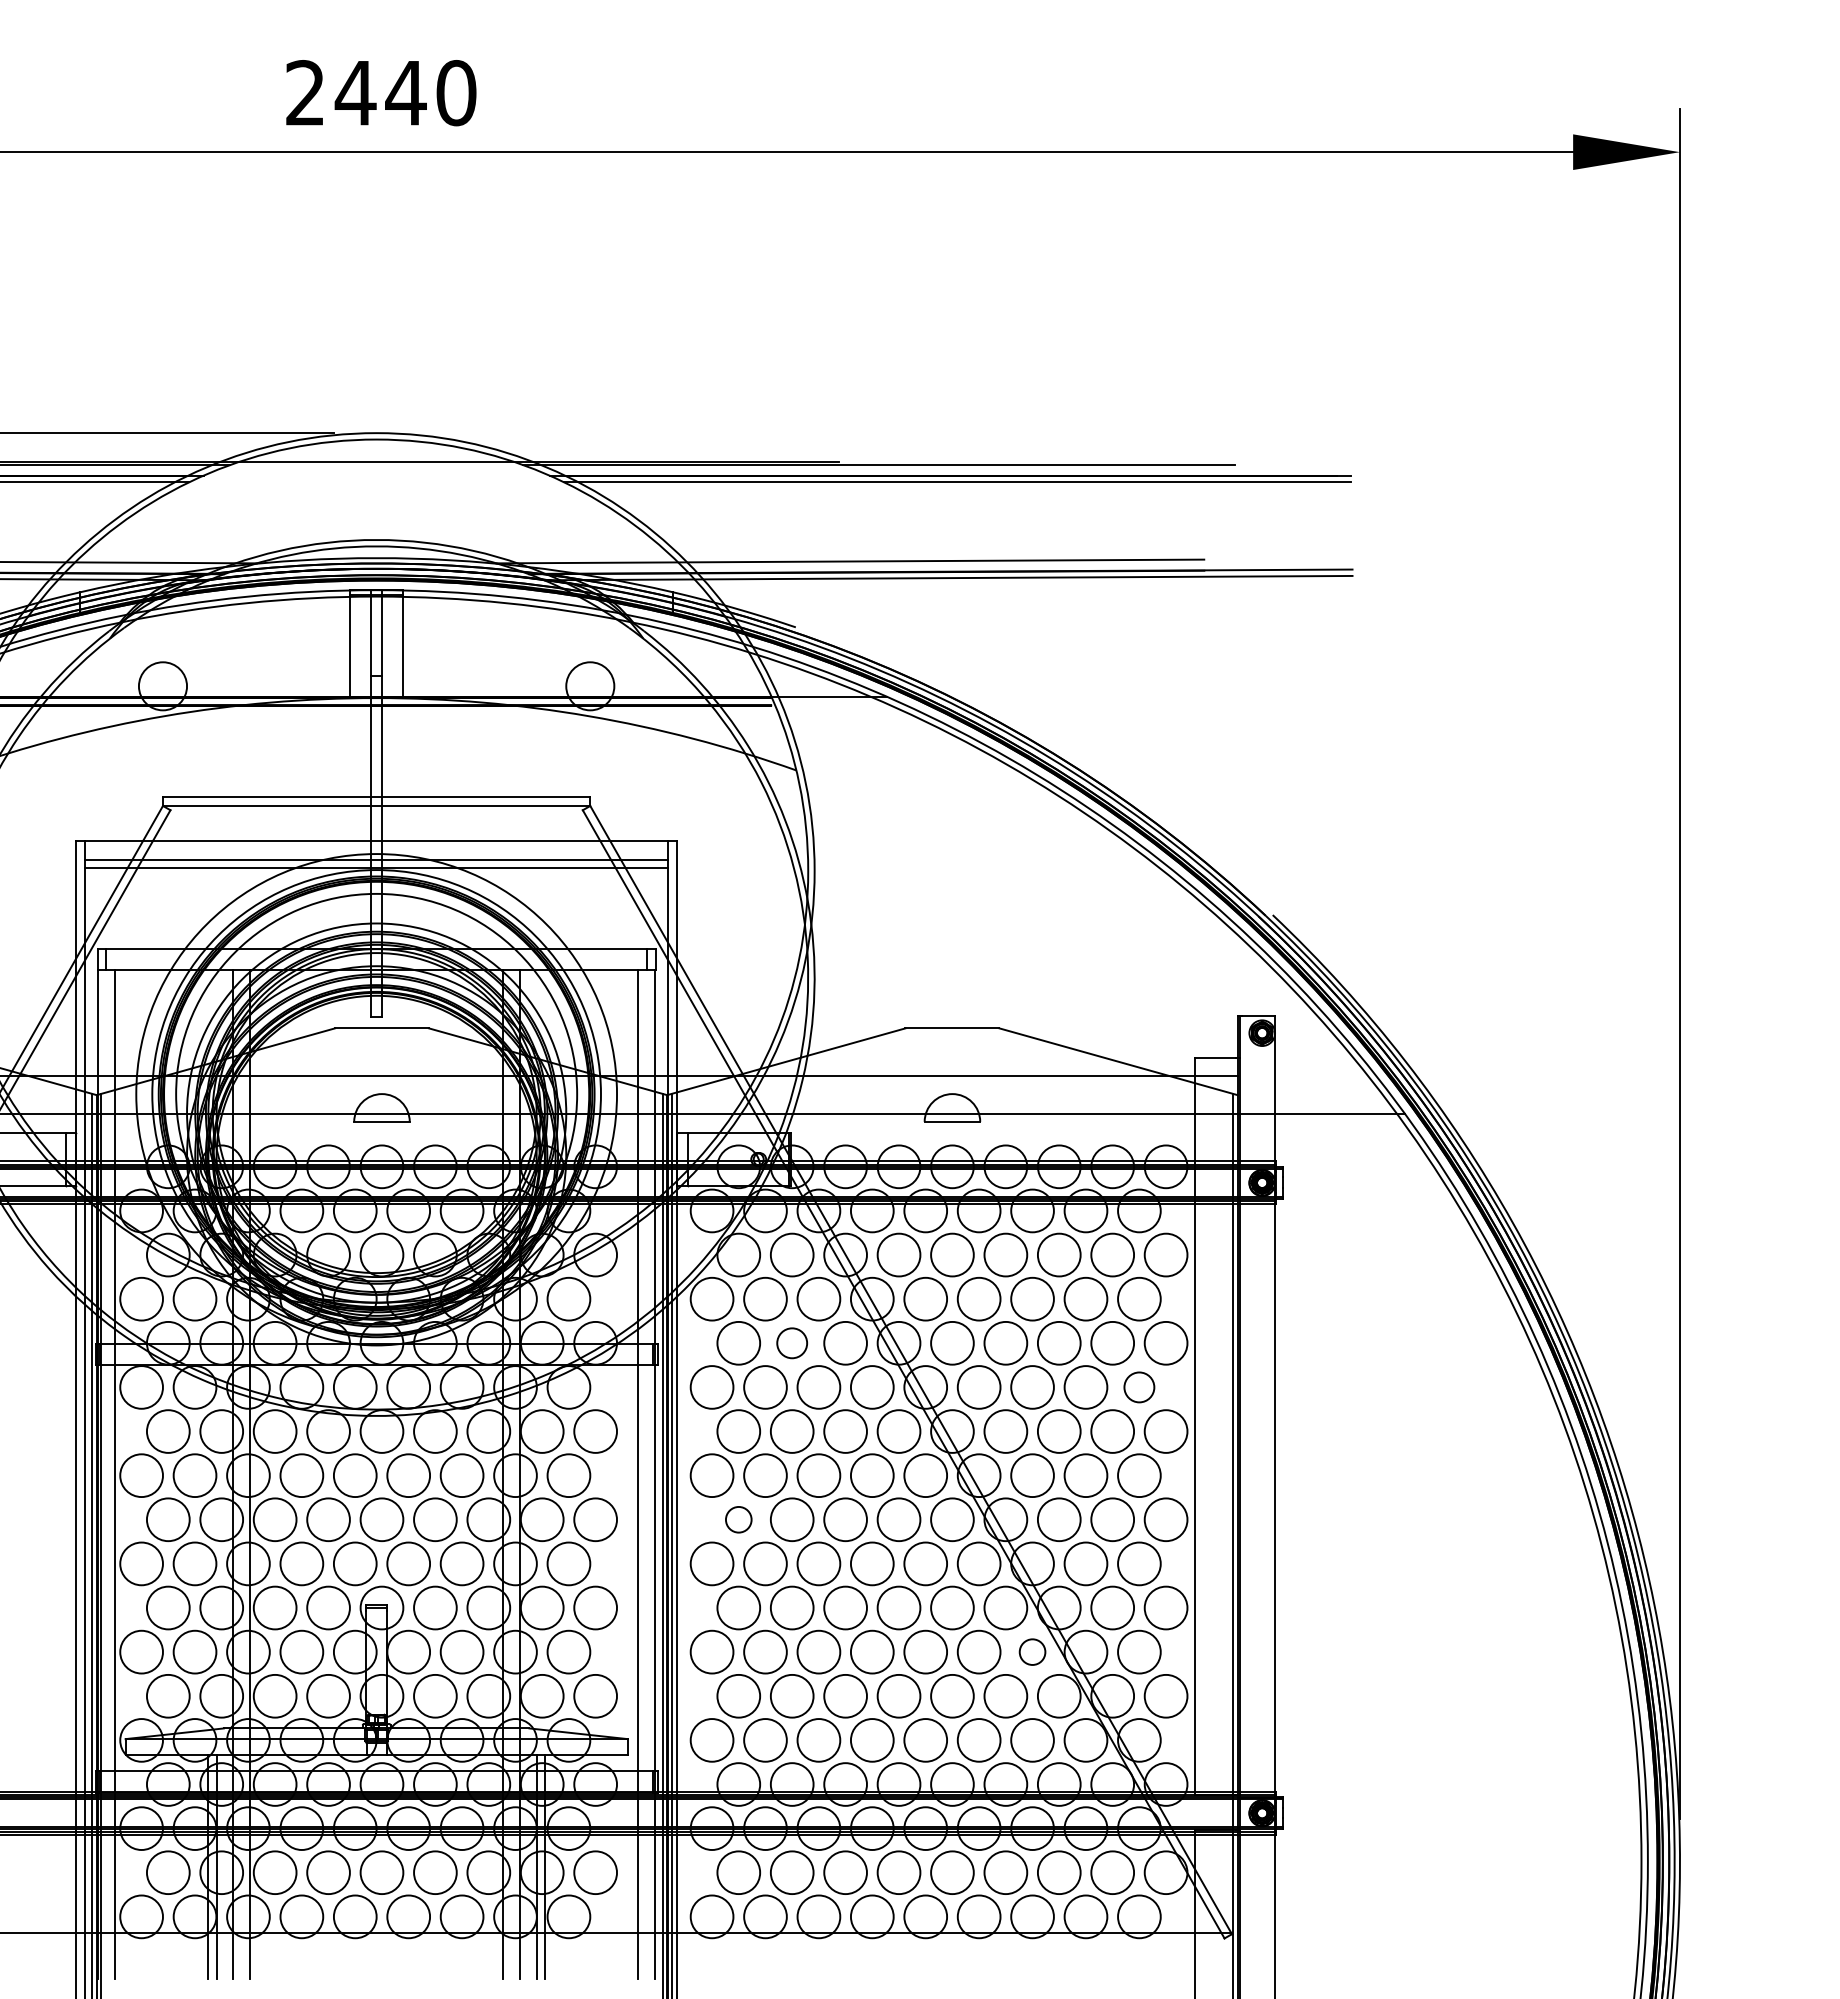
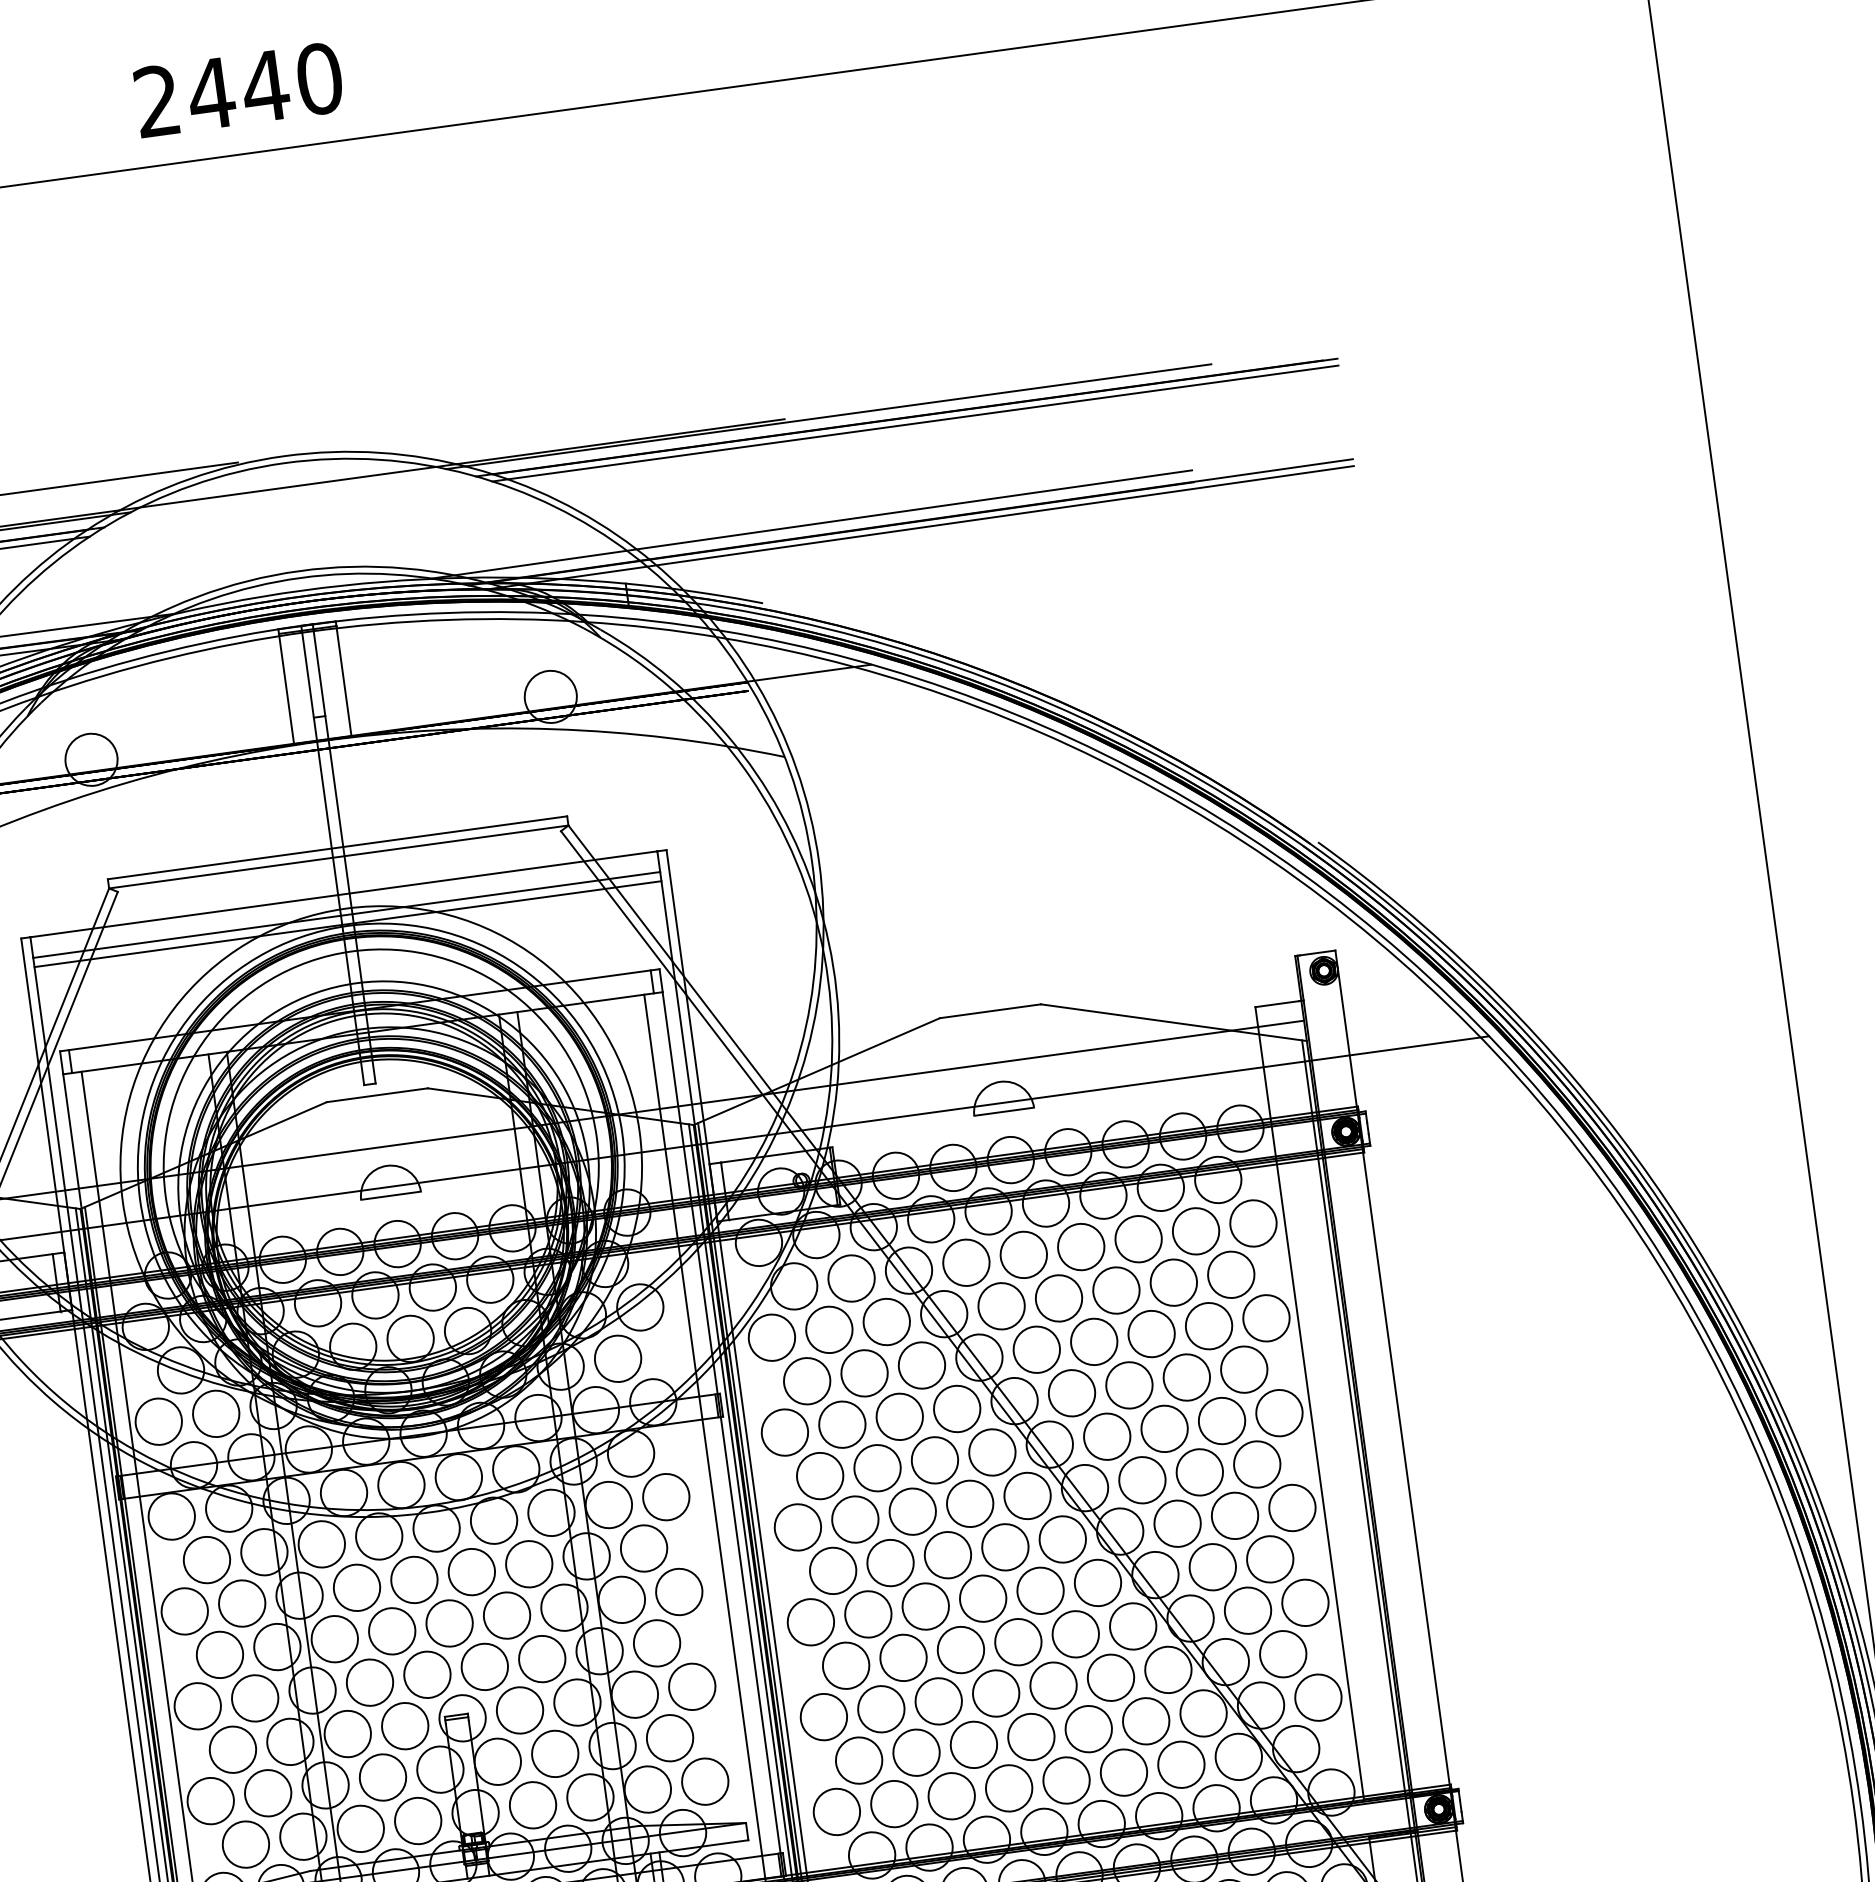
circle: (791, 1342) -> (863, 1372), size x1.43
circle: (1139, 1387) -> (1244, 1369), size x1.43
circle: (738, 1519) -> (832, 1570), size x1.67
circle: (1032, 1651) -> (1168, 1669), size x1.67

